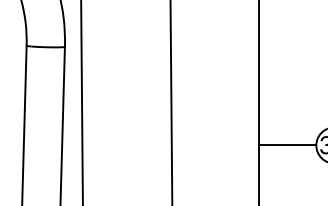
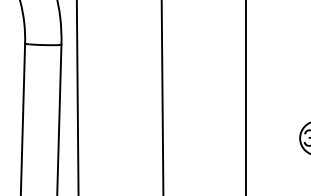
line: (287, 145) -> (272, 138), removed

